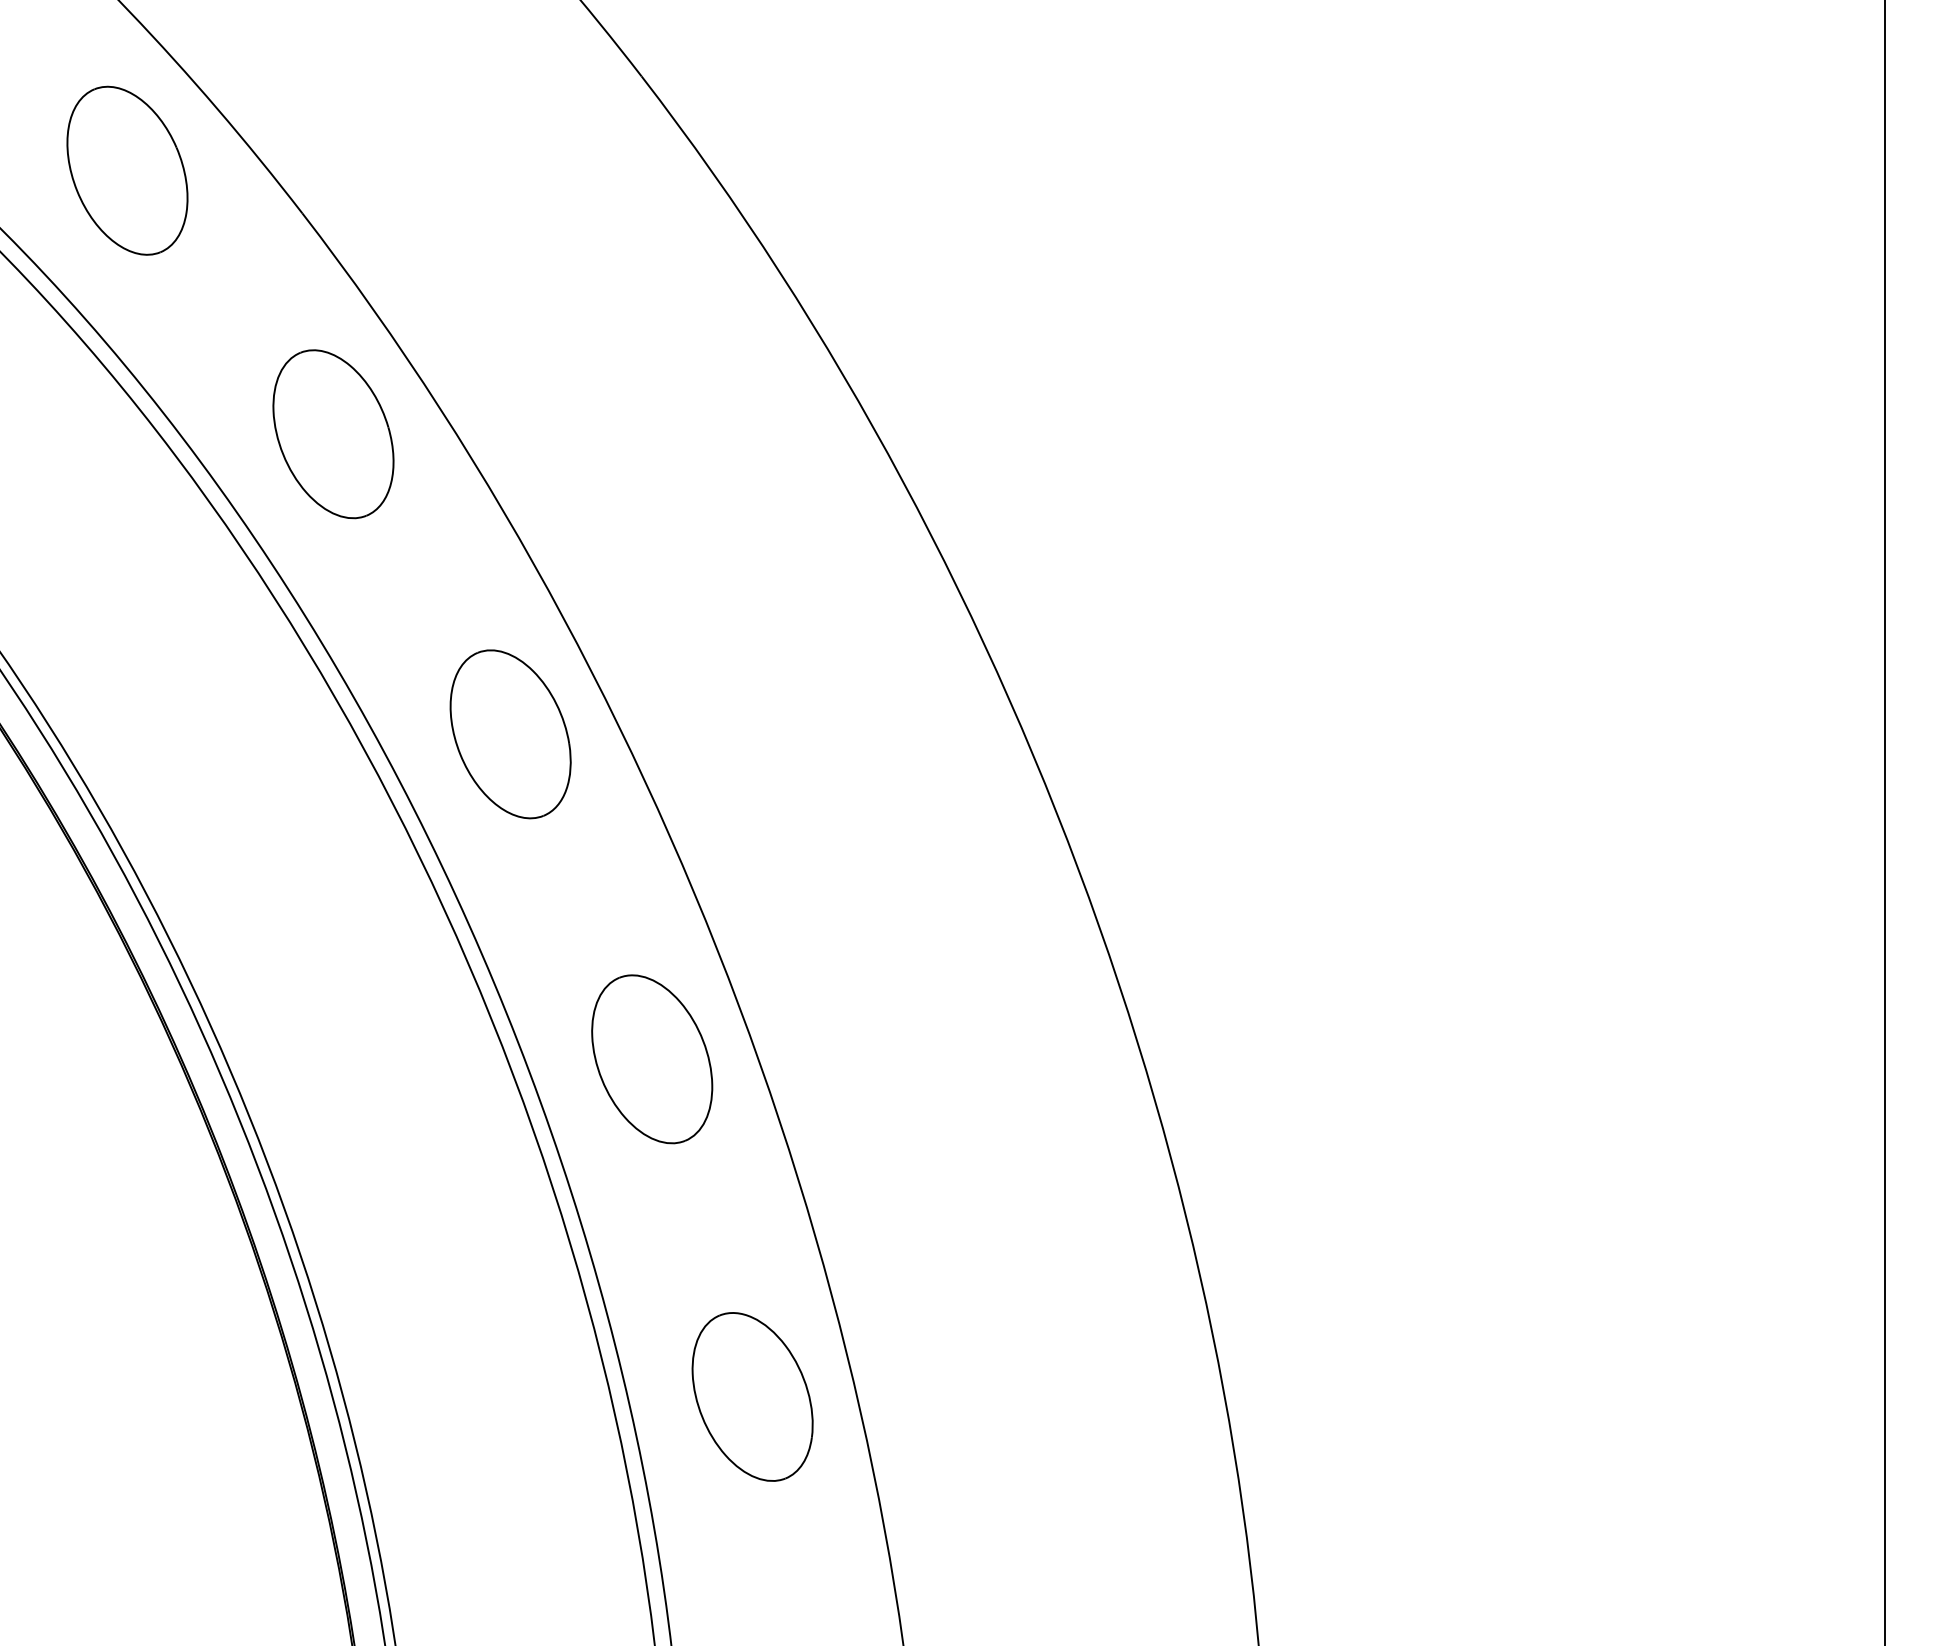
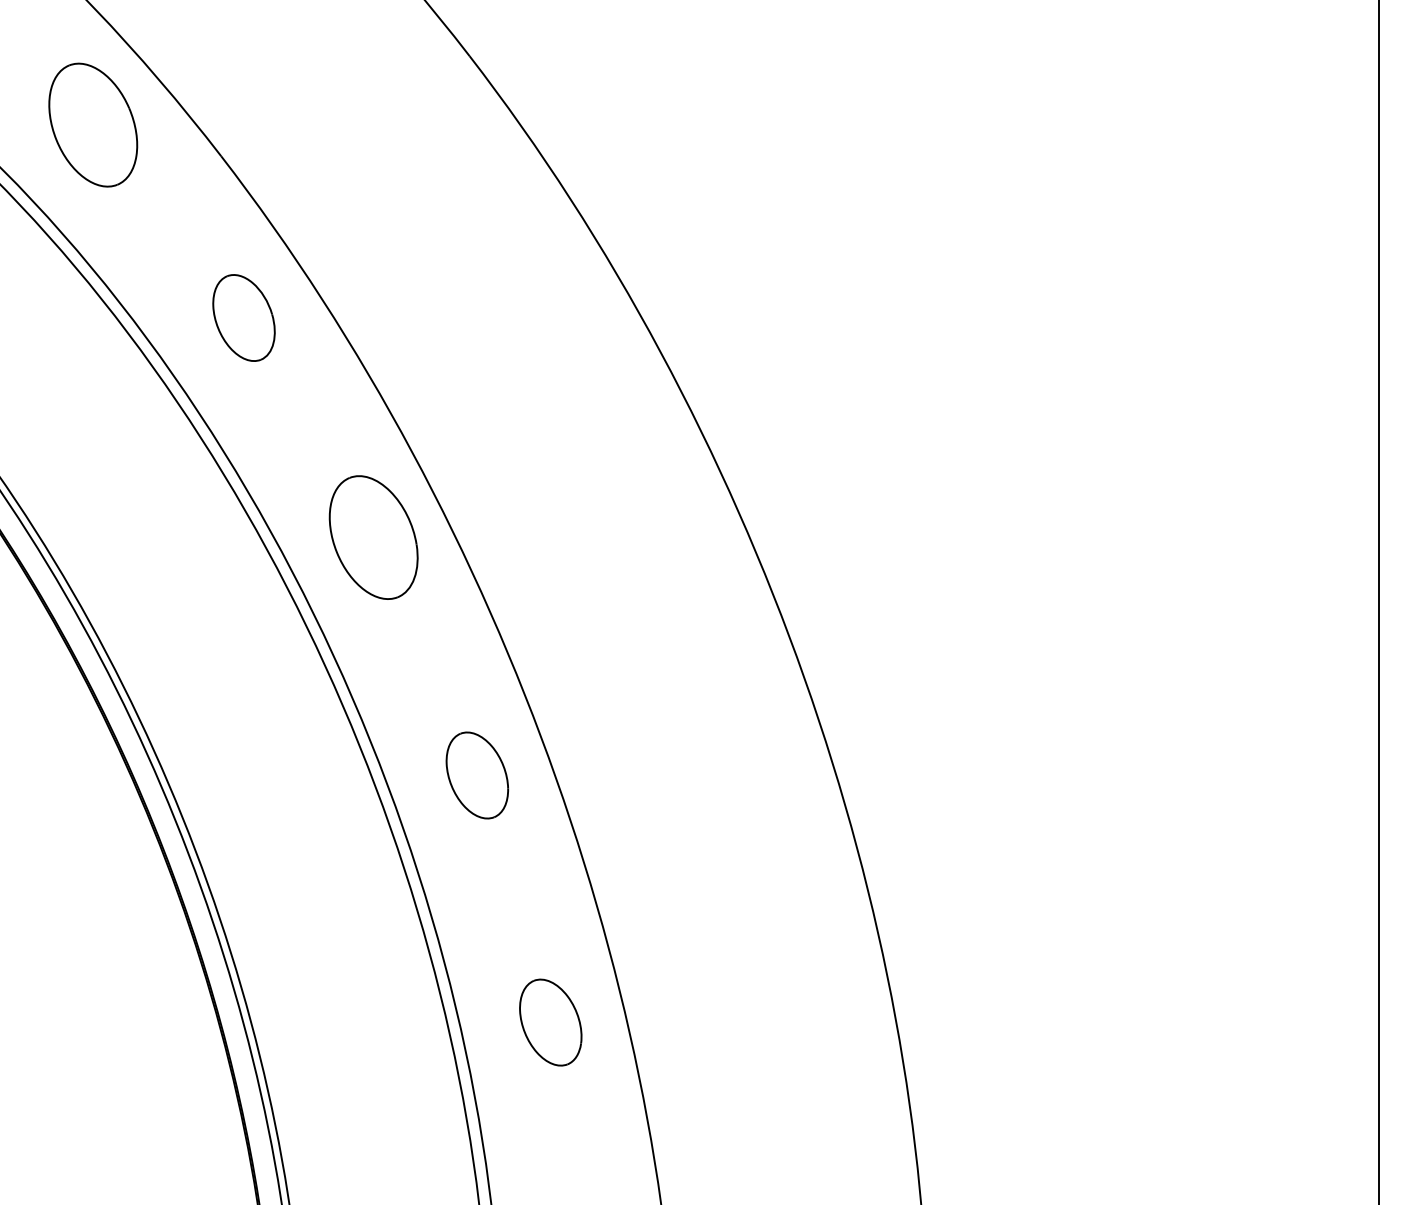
part: (333, 434) -> (244, 318), size x0.7
part: (652, 1059) -> (477, 775), size x0.7
part: (752, 1396) -> (550, 1022), size x0.7

